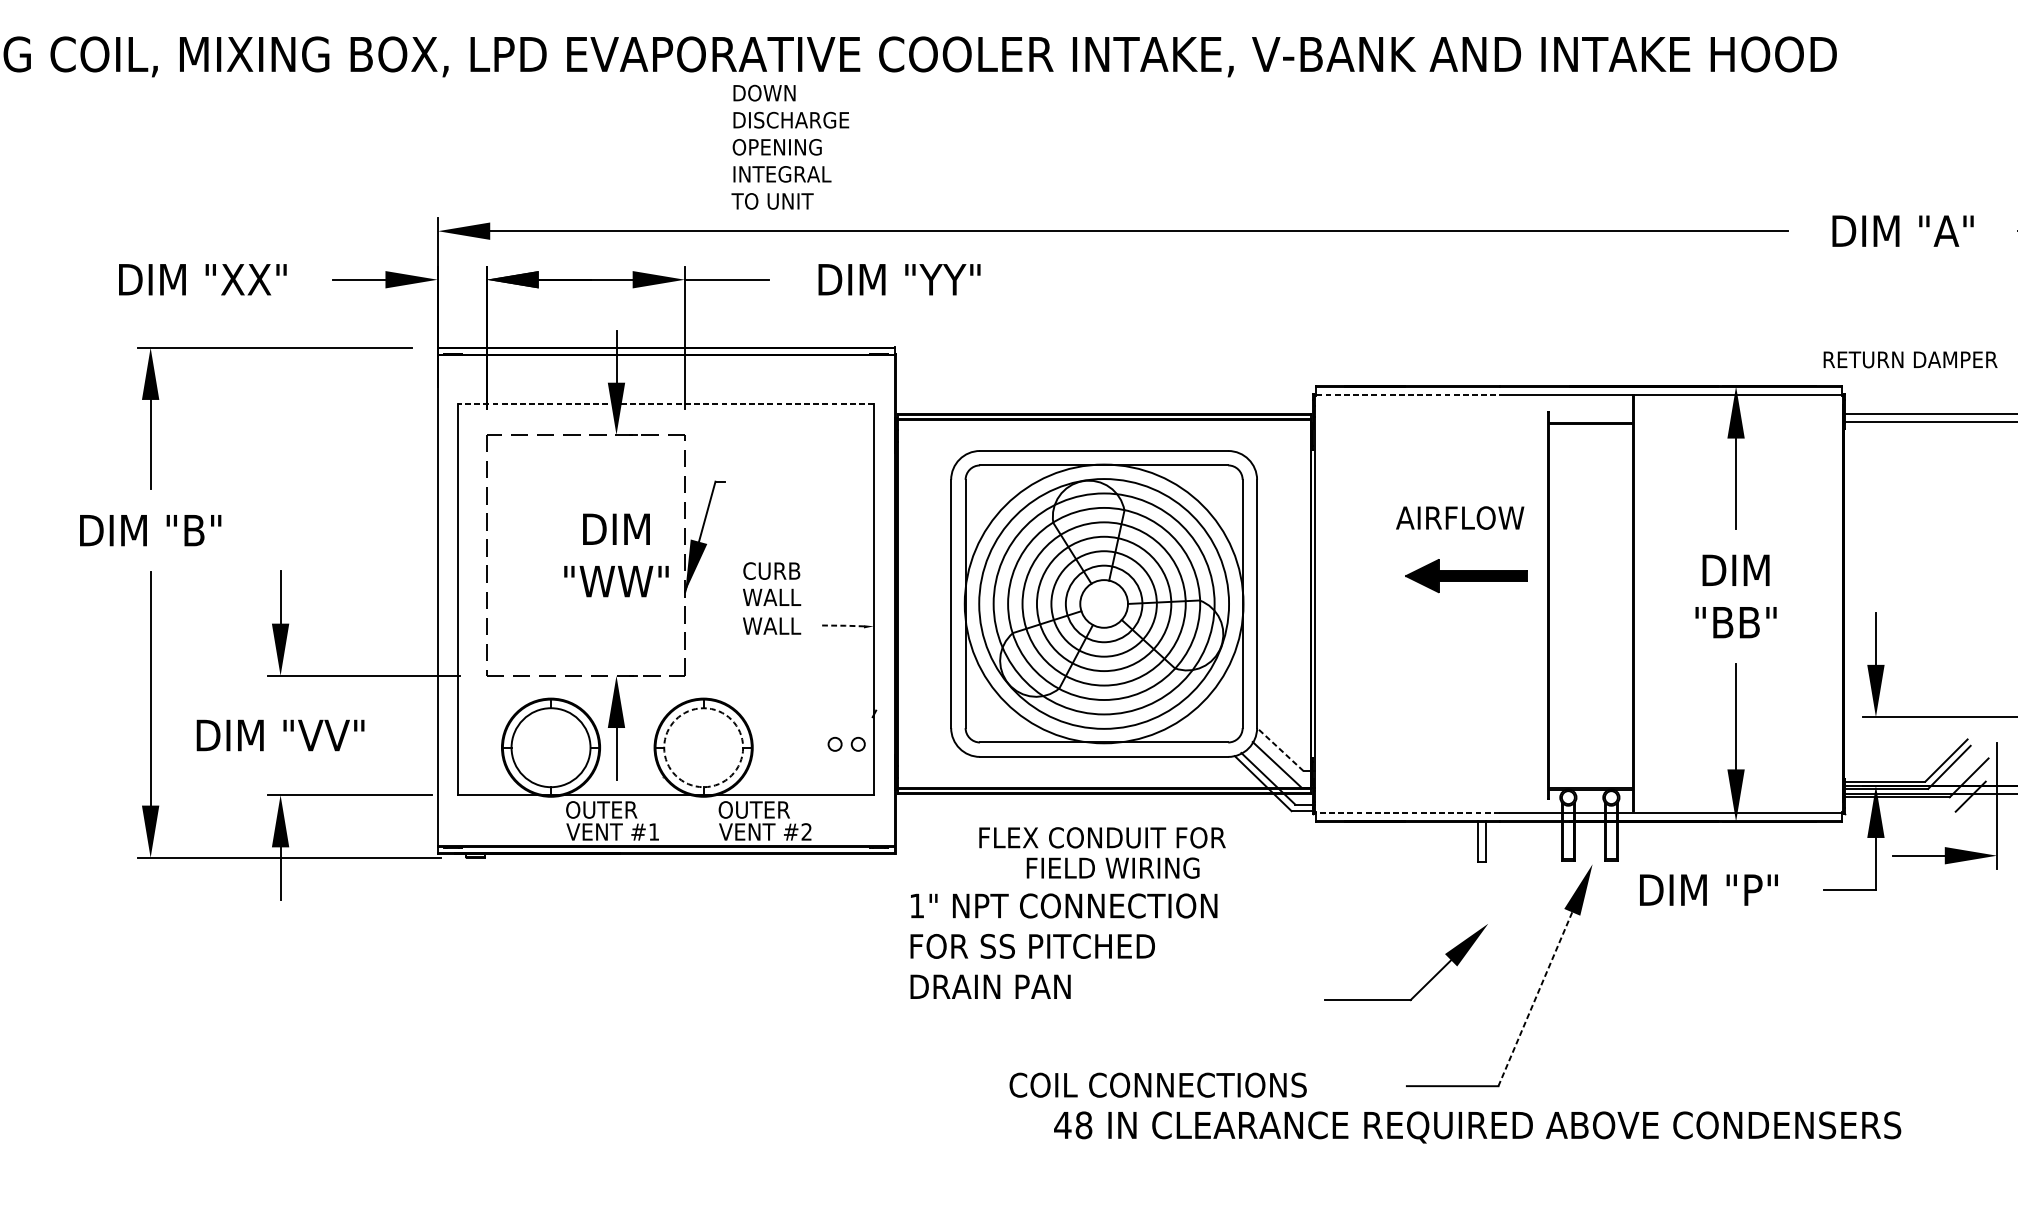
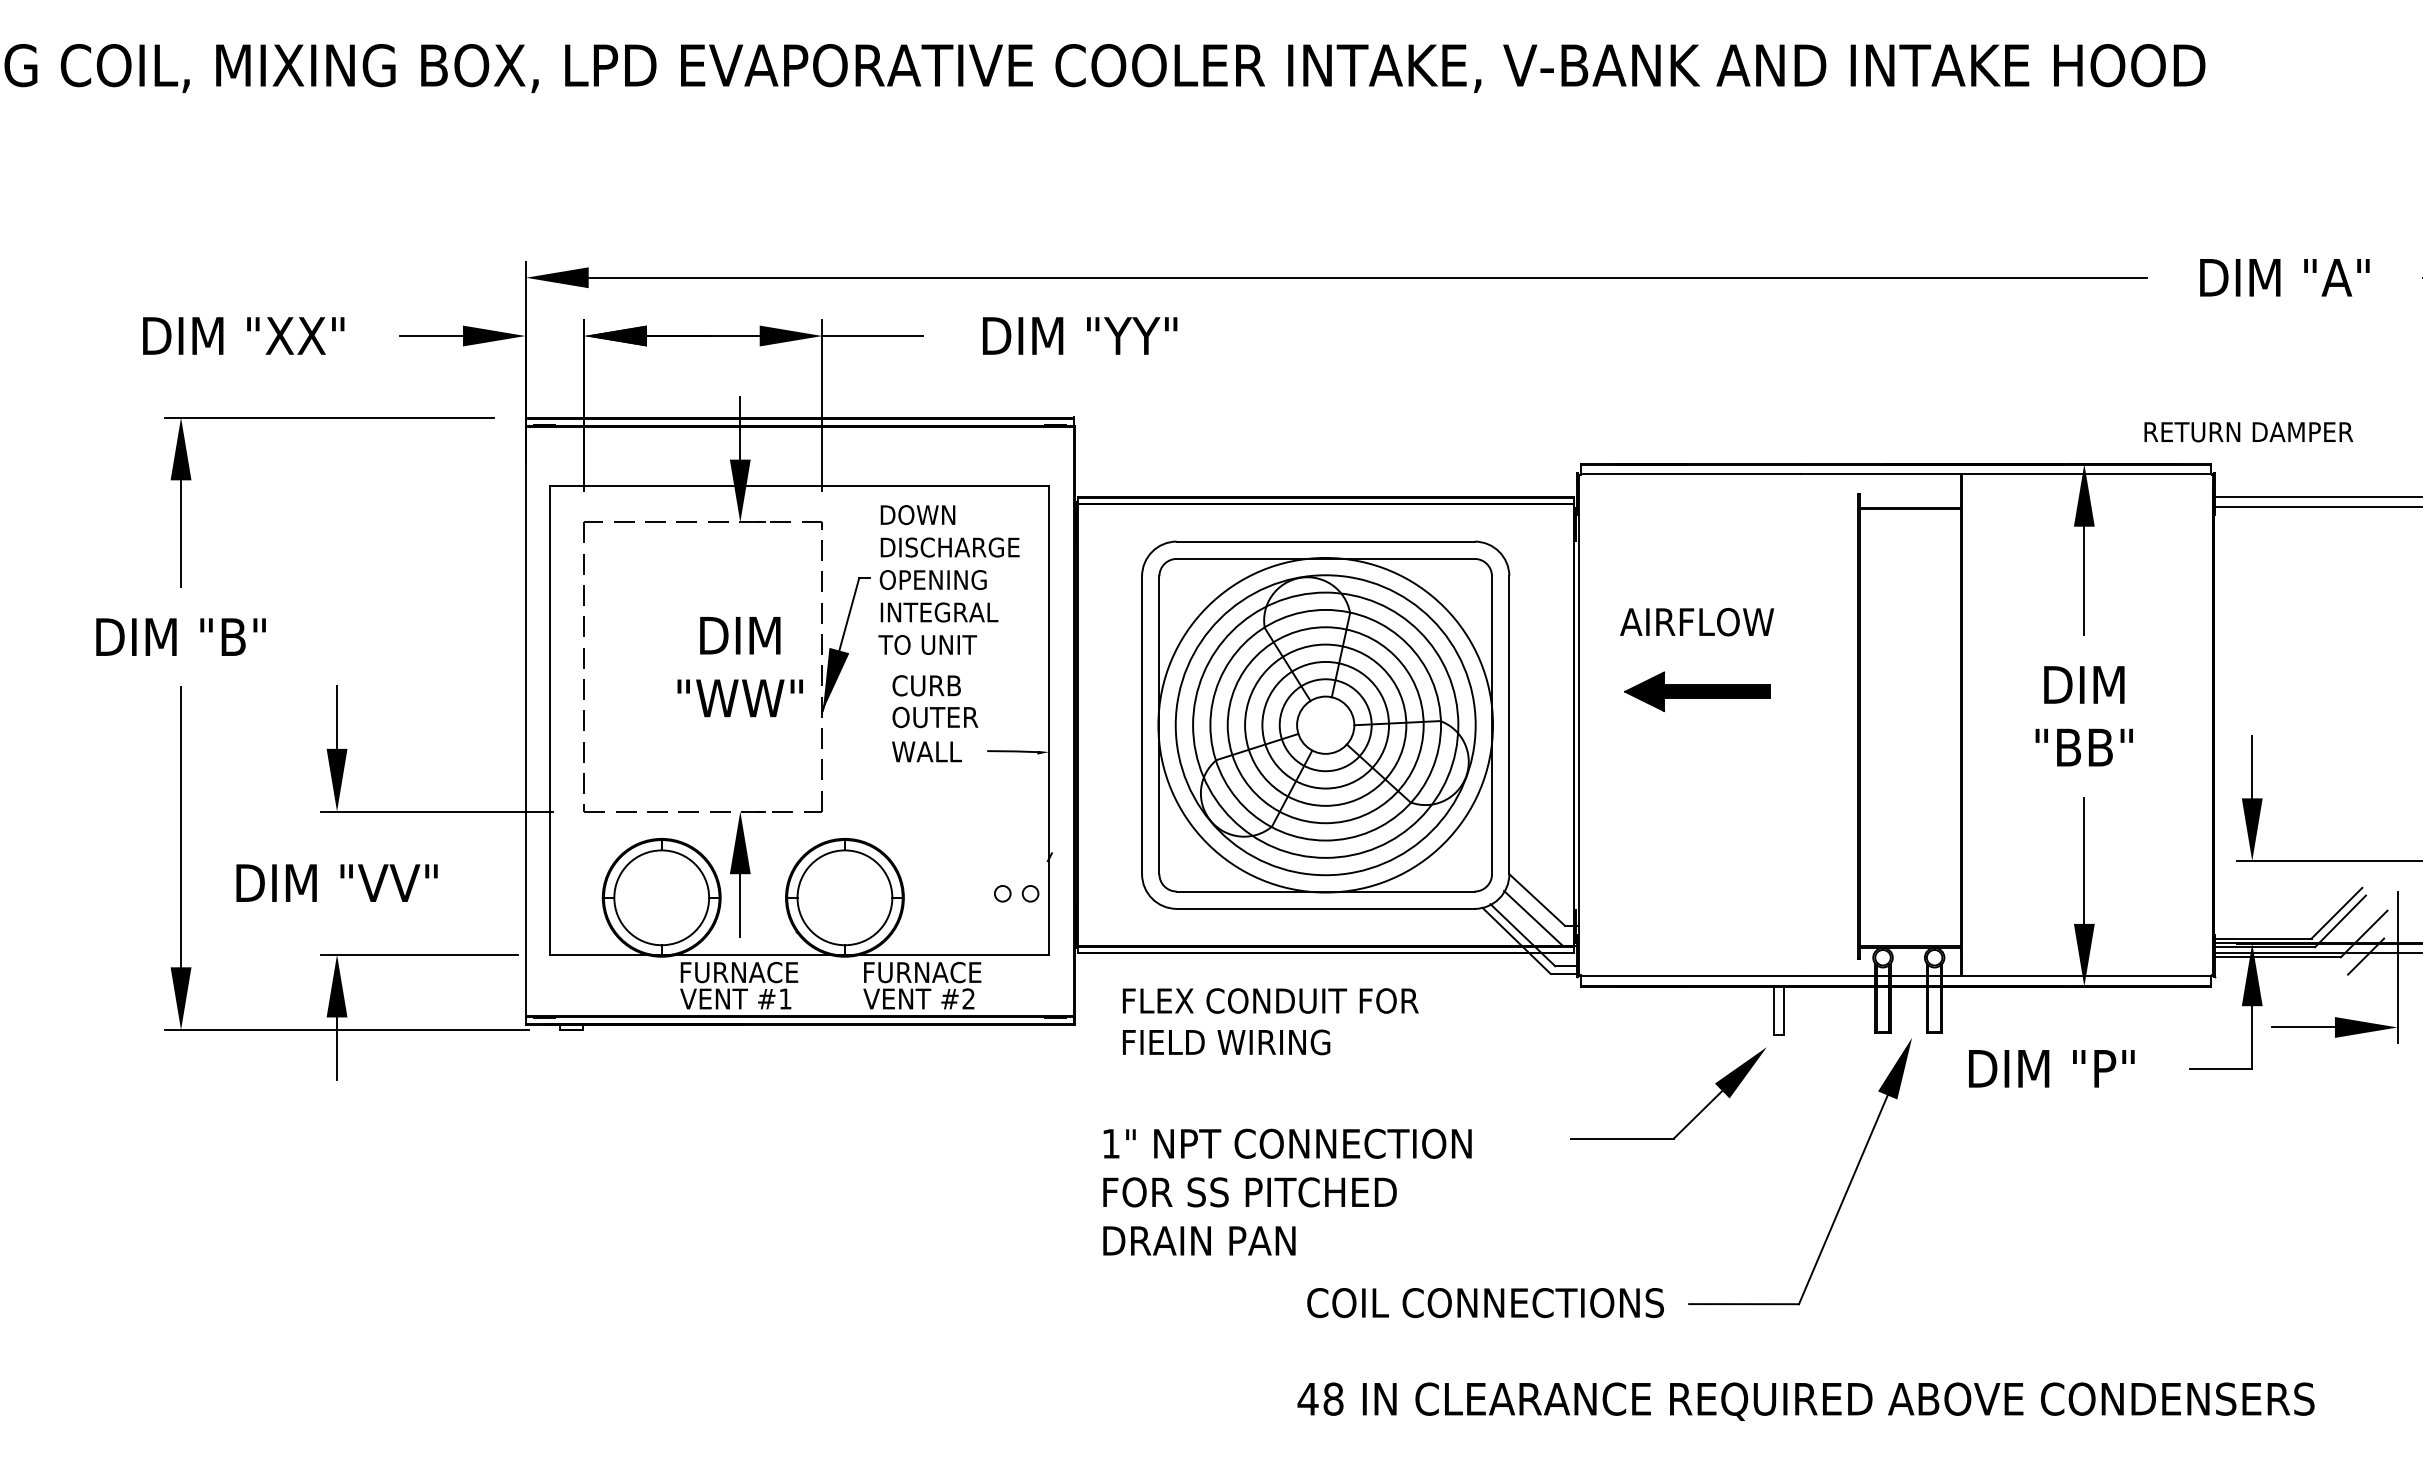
text: (789, 146) -> (948, 579), moved
text: (1910, 360) -> (2248, 432), moved
line: (1408, 395) -> (1691, 474), dashed -> solid
line: (665, 404) -> (799, 485), dashed -> solid
text: (1460, 518) -> (1697, 622), moved
part: (1466, 575) -> (1697, 691), moved
text: (779, 597) -> (935, 717), WALL -> OUTER
line: (843, 625) -> (1012, 751), dashed -> solid
circle: (703, 747) -> (844, 897), dashed -> solid
line: (1279, 749) -> (1536, 899), dashed -> solid
text: (614, 809) -> (738, 972), OUTER -> FURNACE
text: (768, 809) -> (922, 972), OUTER -> FURNACE
line: (1408, 813) -> (1690, 976), dashed -> solid
text: (1102, 837) -> (1270, 1000), moved
text: (1113, 868) -> (1226, 1042), moved
text: (1063, 945) -> (1287, 1191), moved
part: (1427, 982) -> (1693, 1117), moved
line: (1535, 999) -> (1843, 1200), dashed -> solid
text: (1158, 1085) -> (1485, 1303), moved
text: (1477, 1127) -> (1805, 1401), moved

